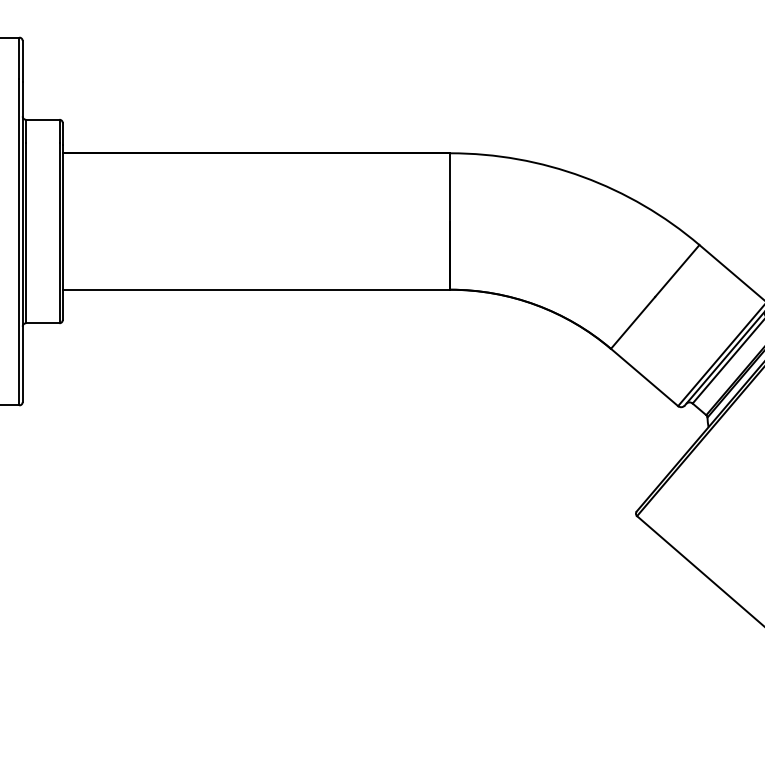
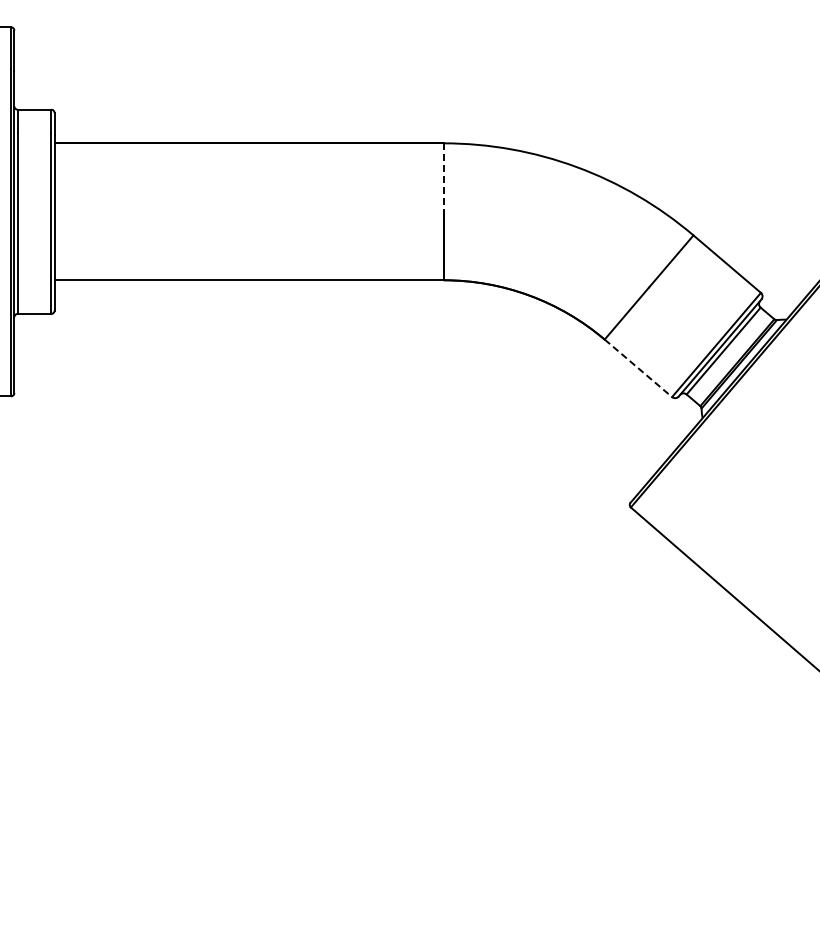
line: (450, 188) -> (443, 178), solid -> dashed
line: (644, 377) -> (638, 368), solid -> dashed

